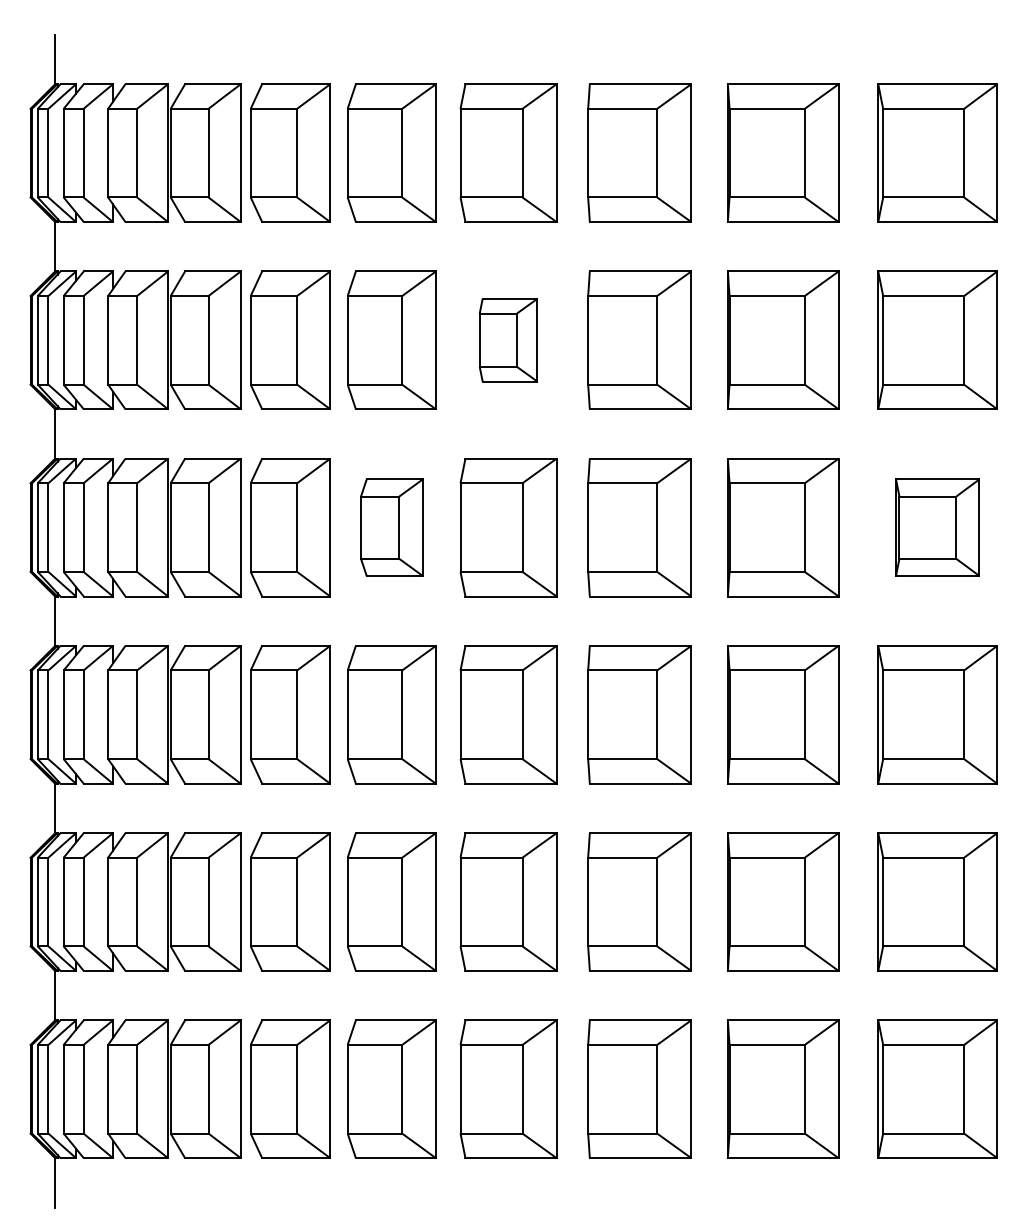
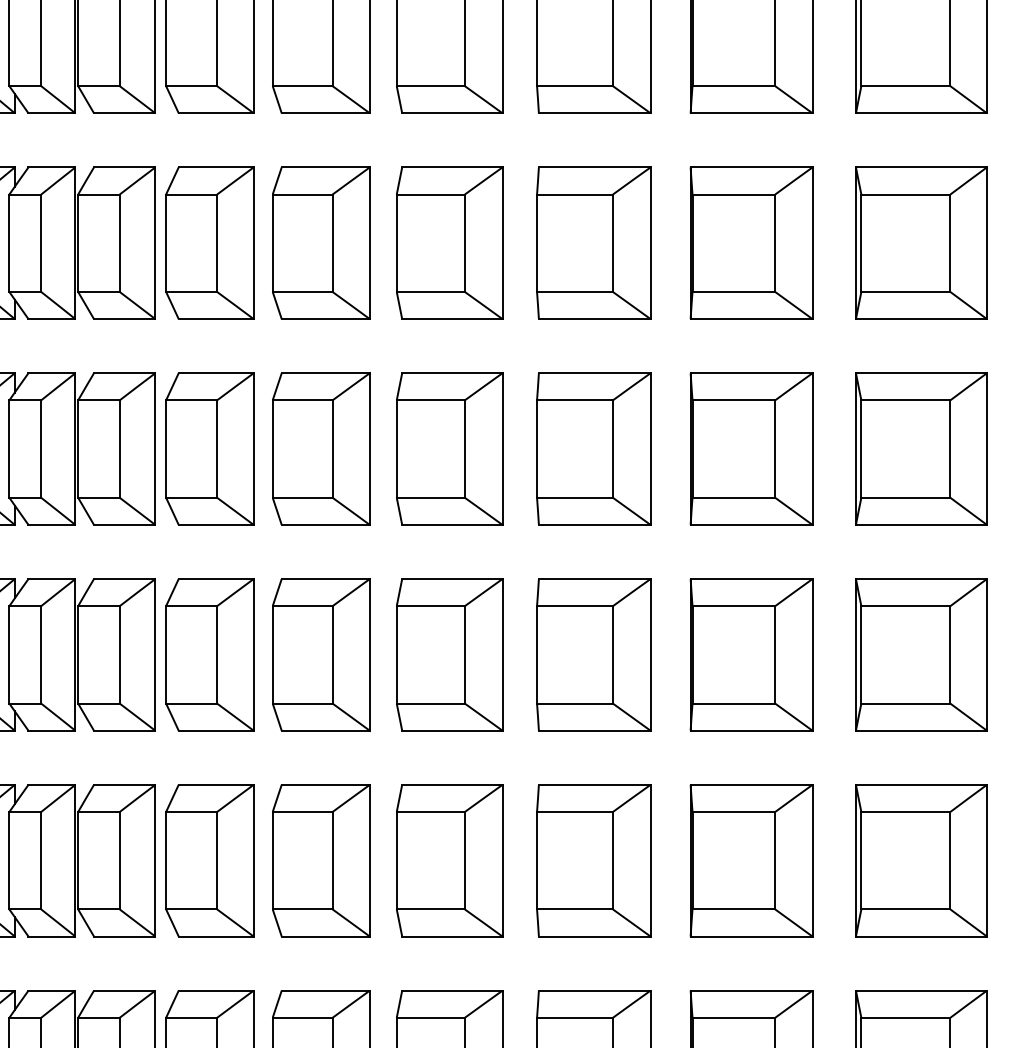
part: (508, 339) -> (449, 242), size x1.67
part: (391, 527) -> (320, 448), size x1.43
part: (937, 527) -> (921, 448), size x1.43

